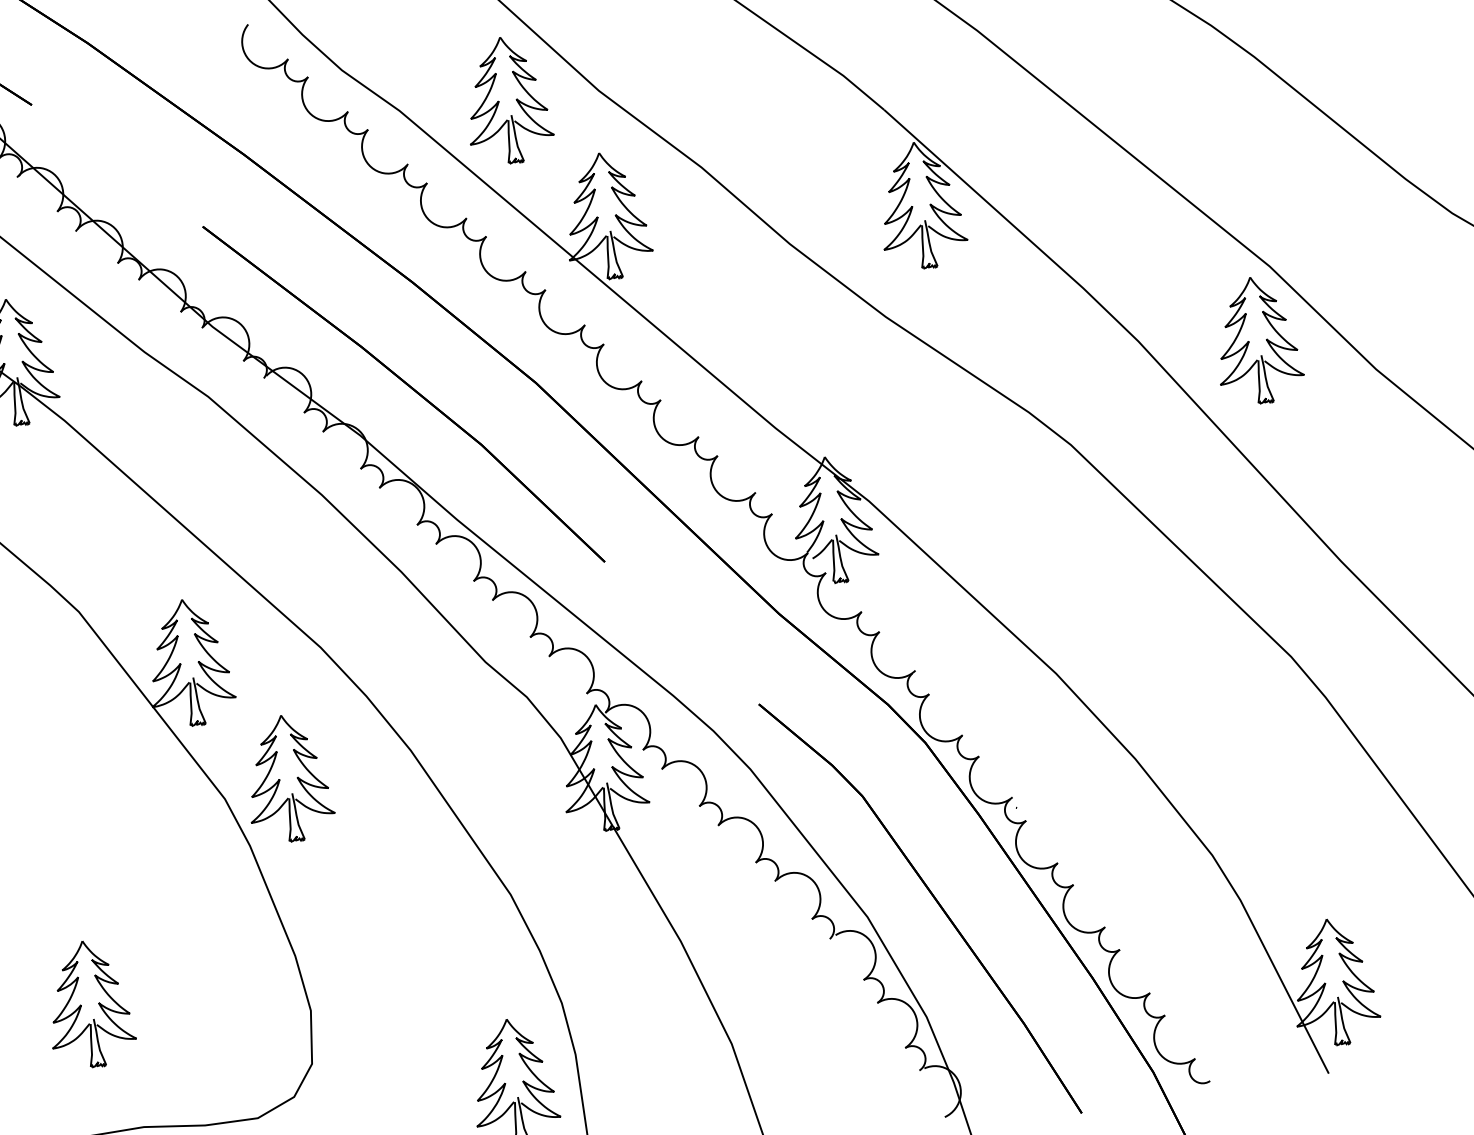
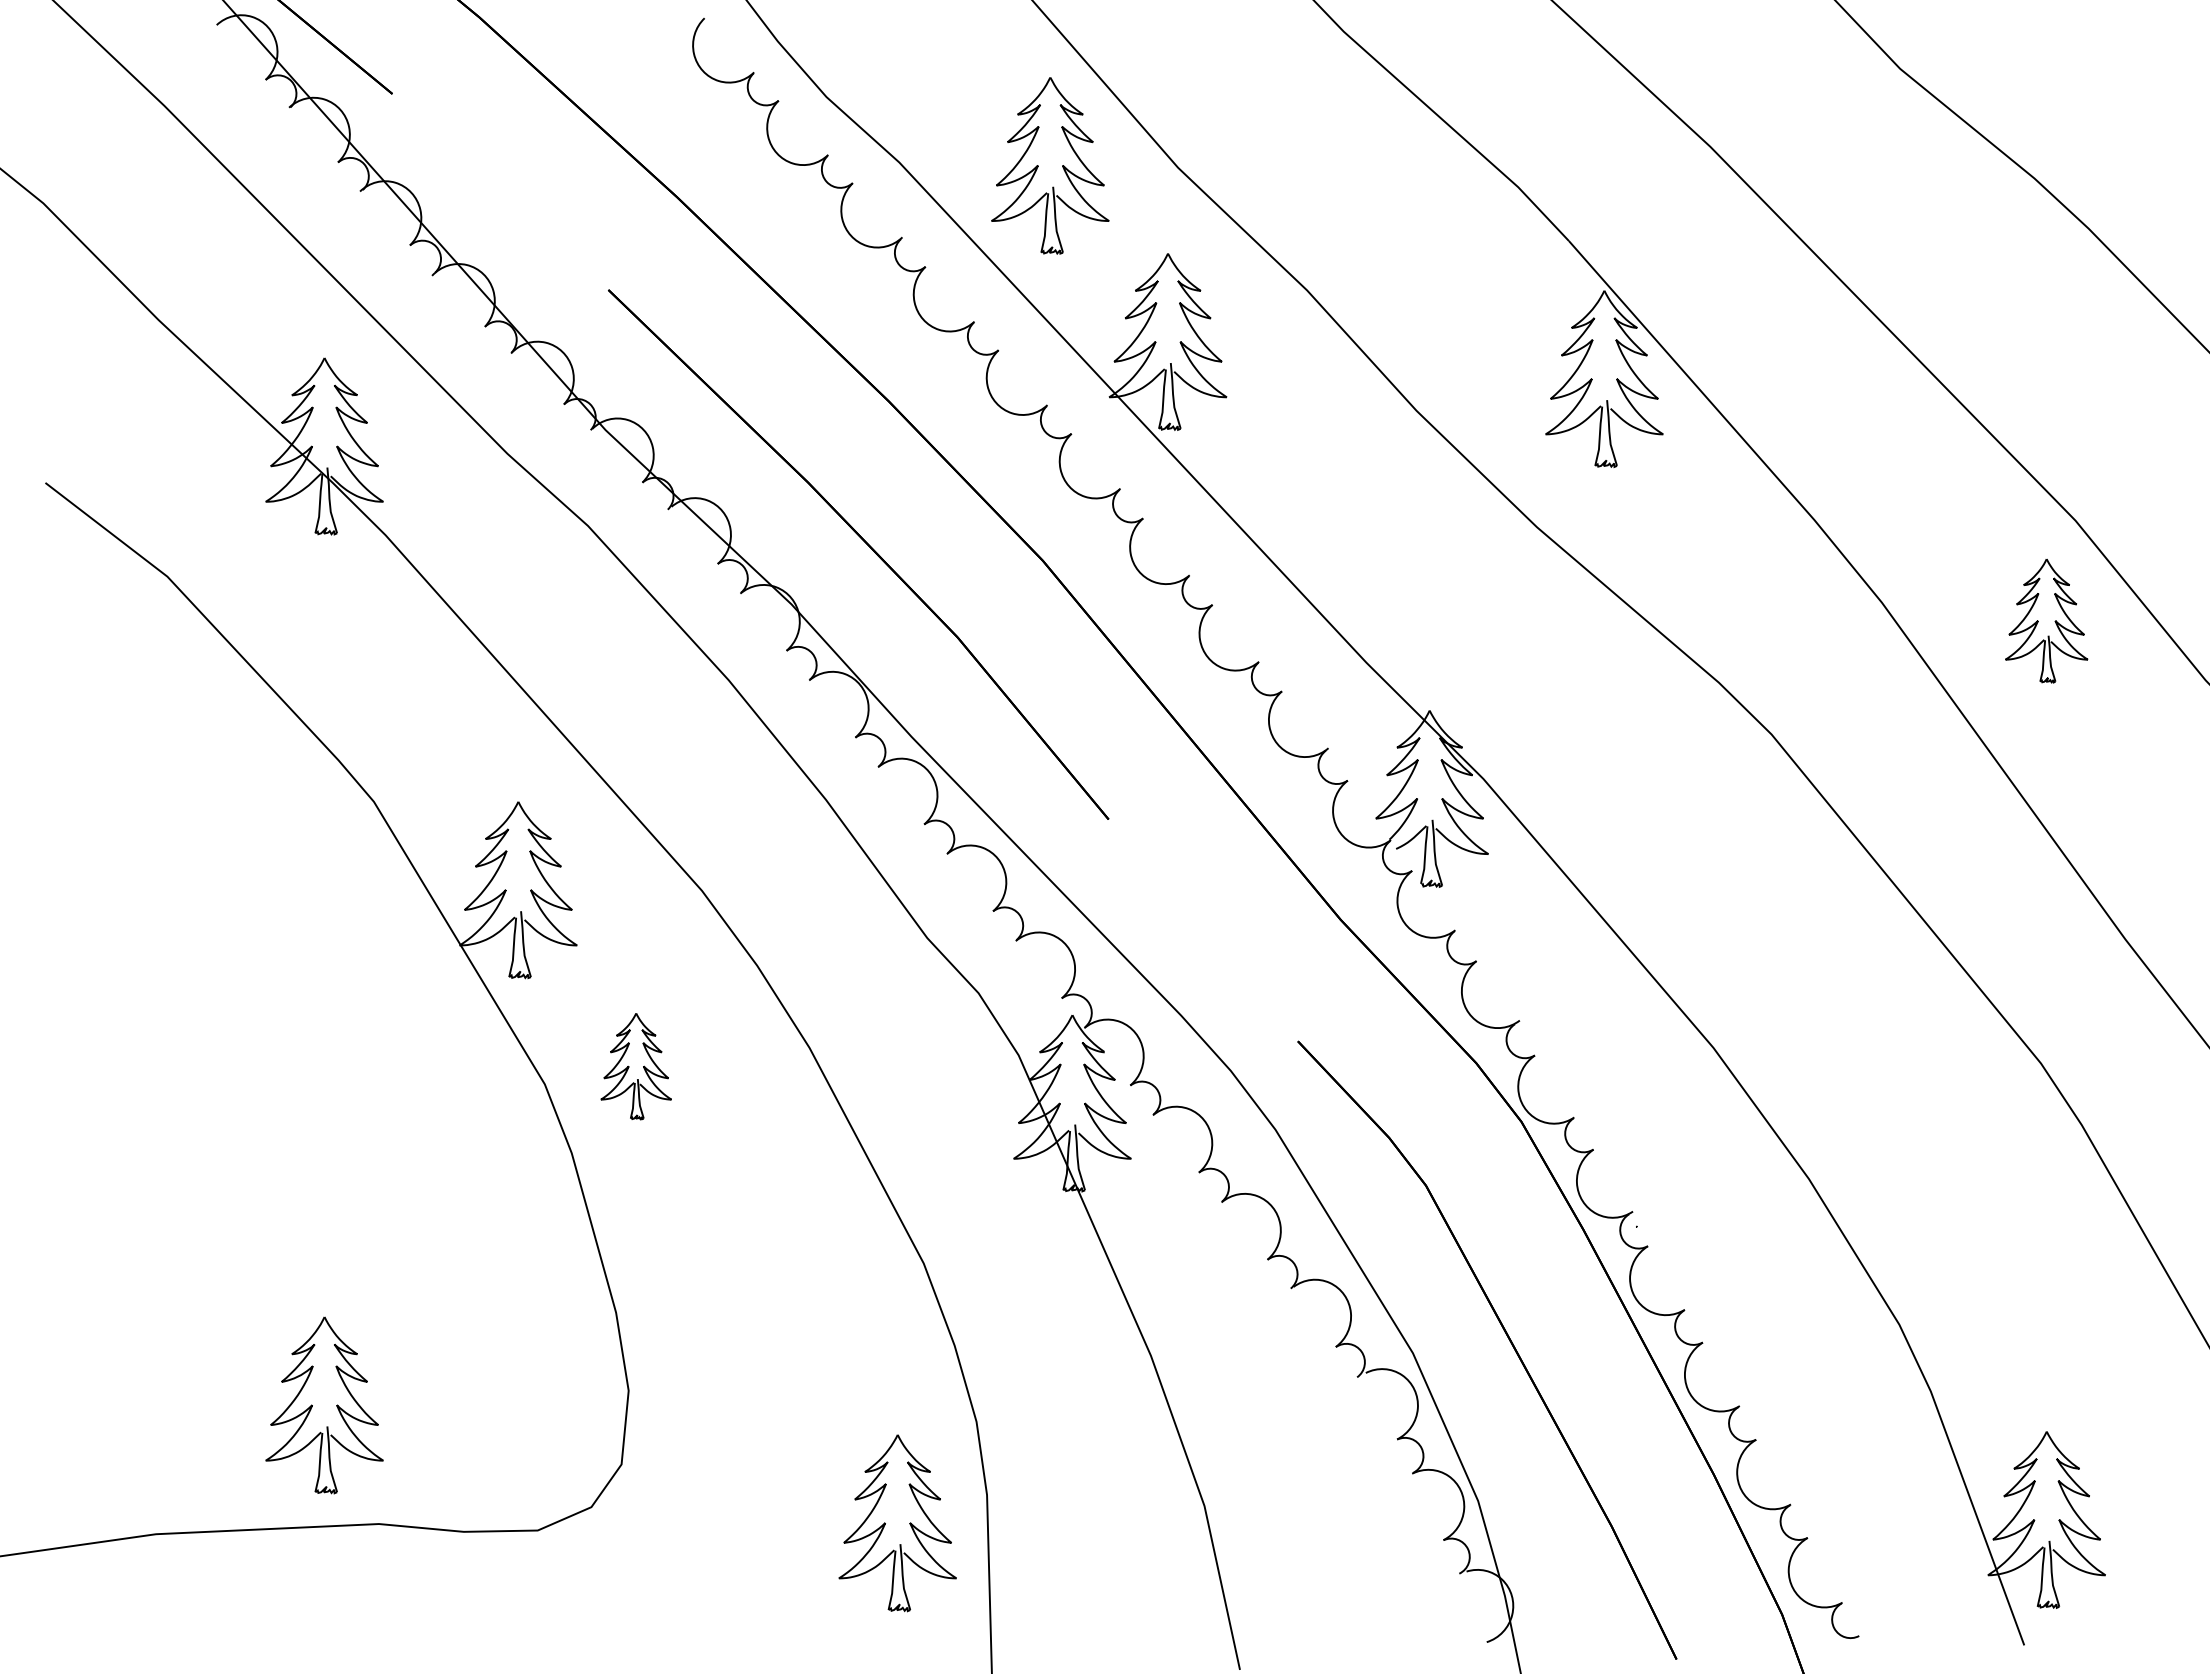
part: (1257, 340) -> (2046, 620), size x0.7
part: (288, 778) -> (636, 1066), size x0.6
part: (89, 1004) -> (324, 1405), moved

